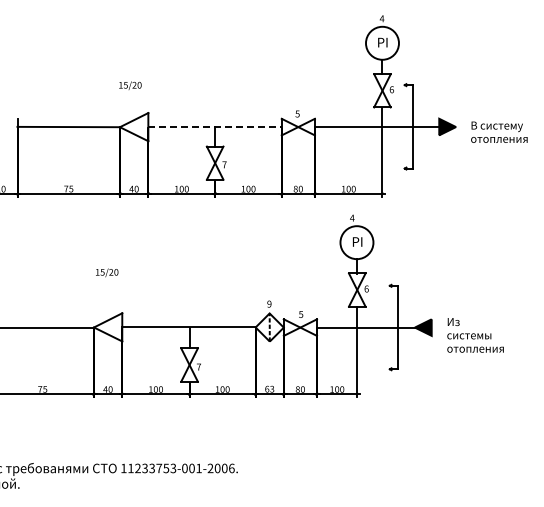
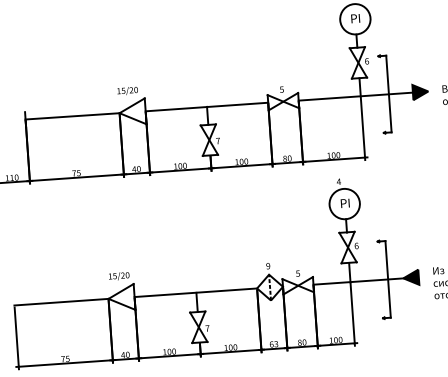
text: (130, 85) -> (127, 90), moved
line: (215, 127) -> (207, 107), dashed -> solid
text: (107, 272) -> (119, 275), moved

